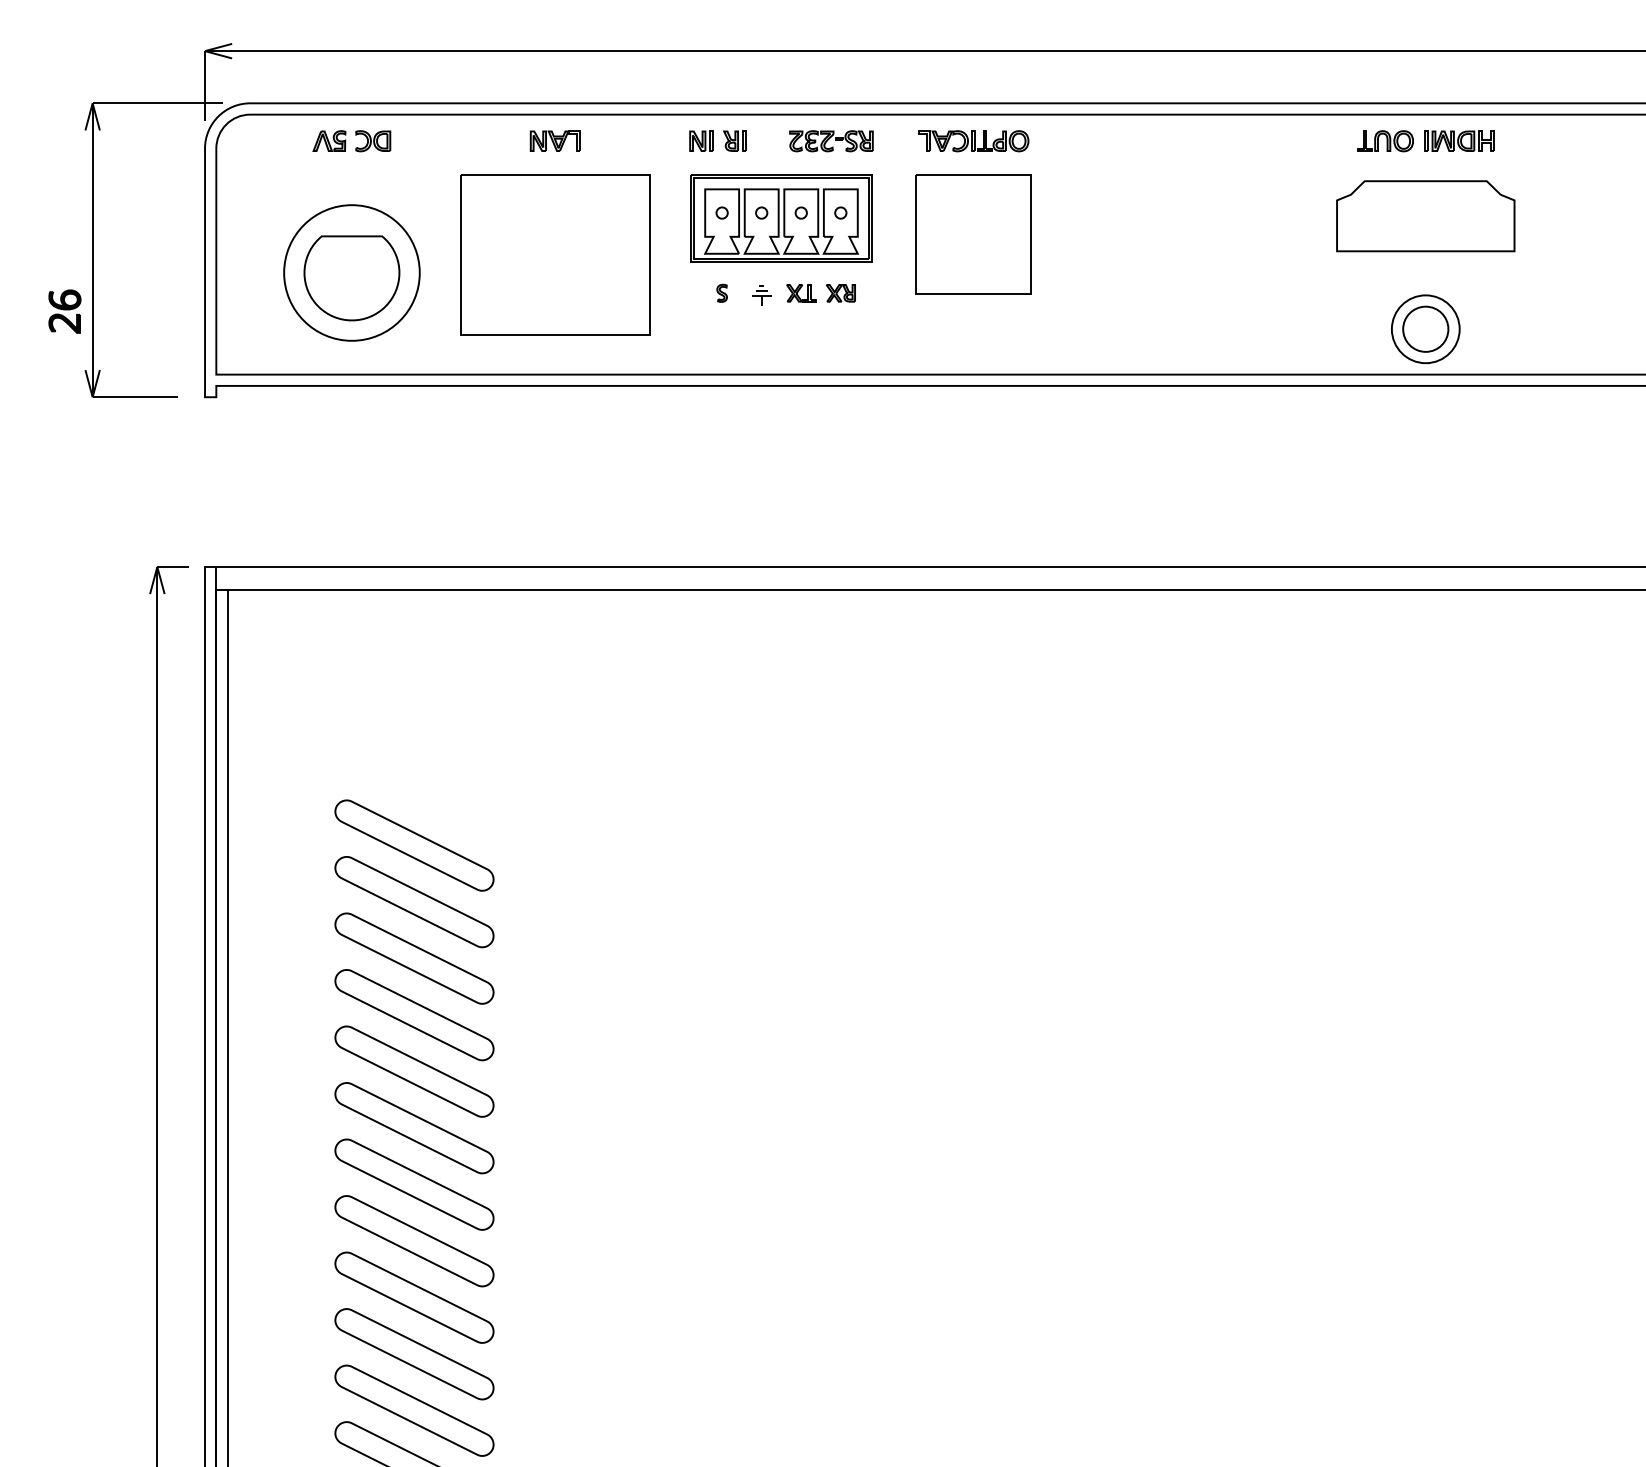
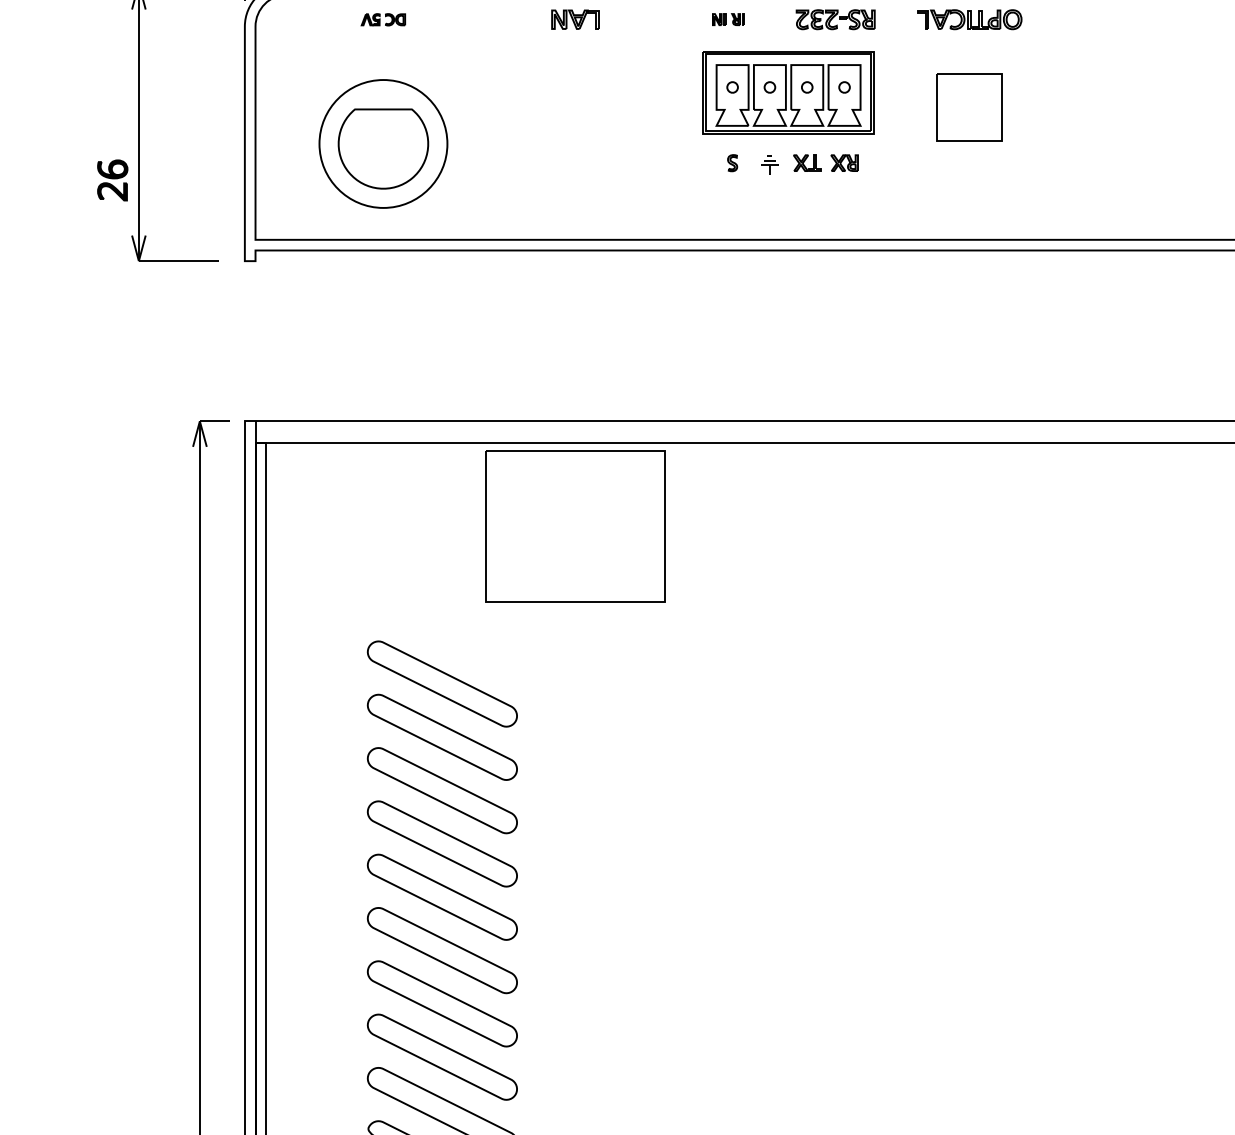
part: (717, 140) -> (728, 19), size x0.6
part: (351, 141) -> (383, 19), size x0.6
part: (973, 234) -> (969, 107), size x0.6
part: (555, 254) -> (575, 525), moved

